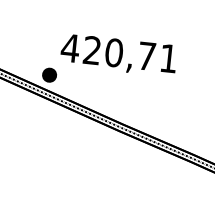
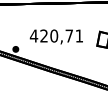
text: (116, 54) -> (55, 36), moved

